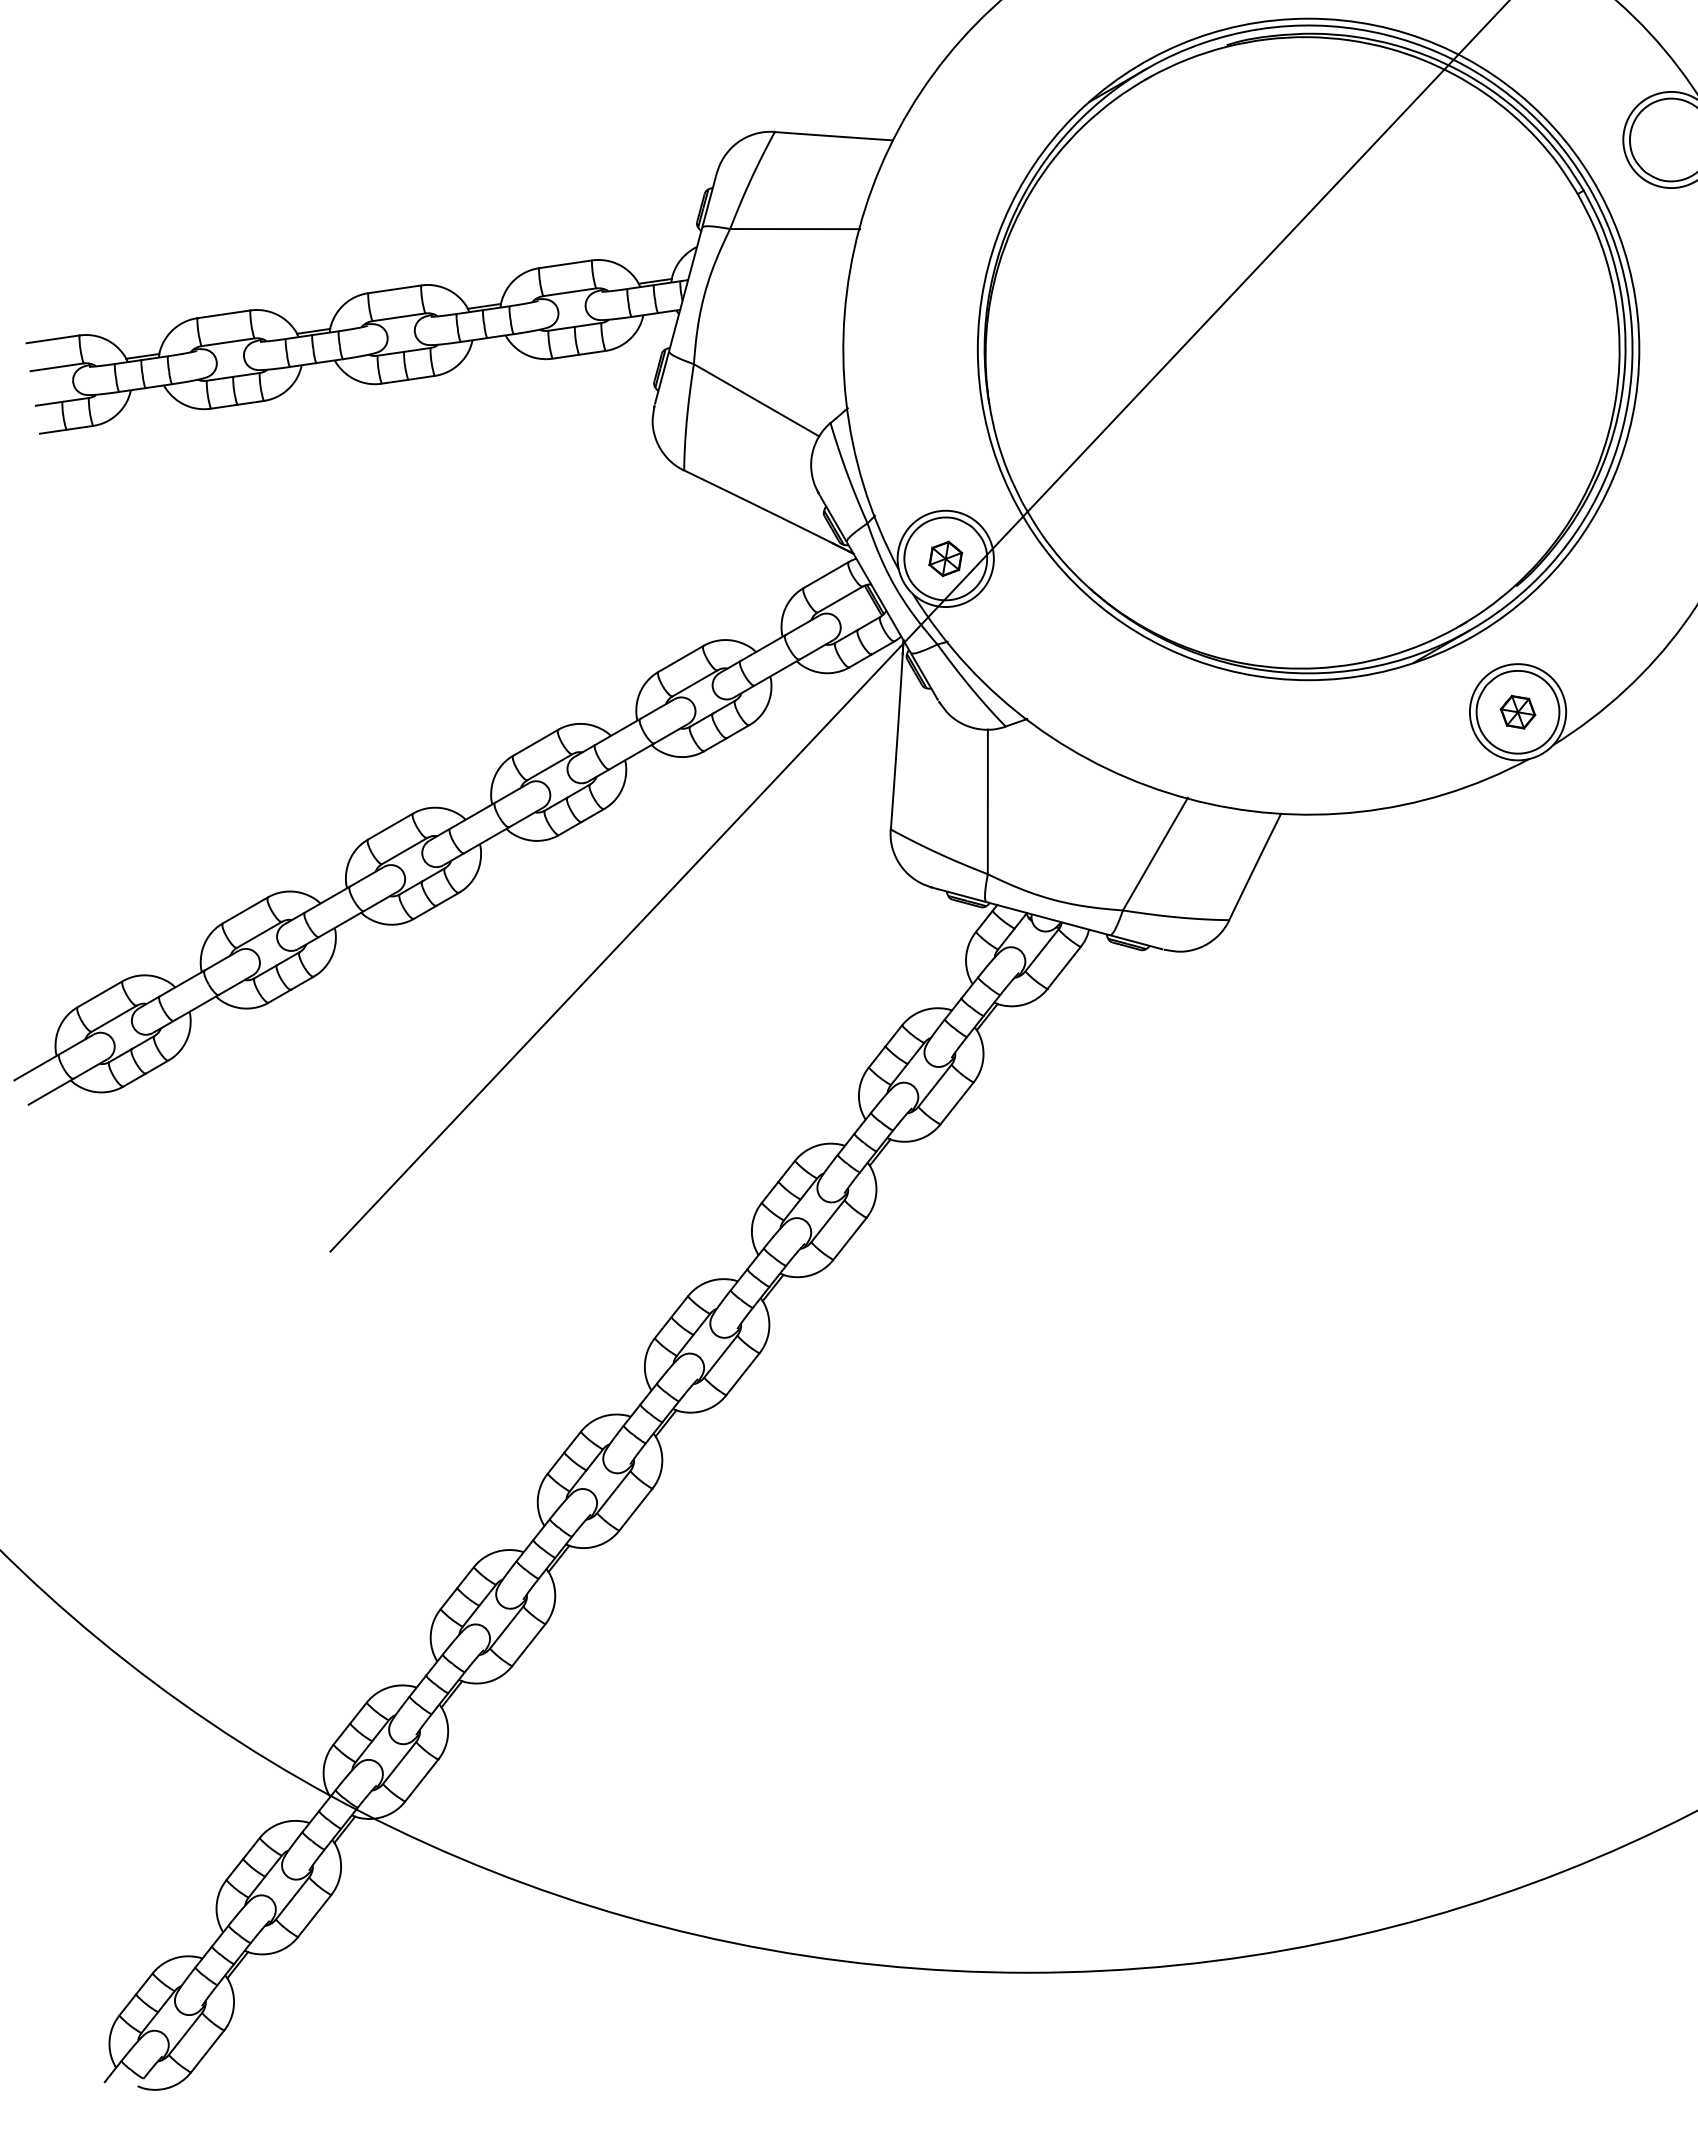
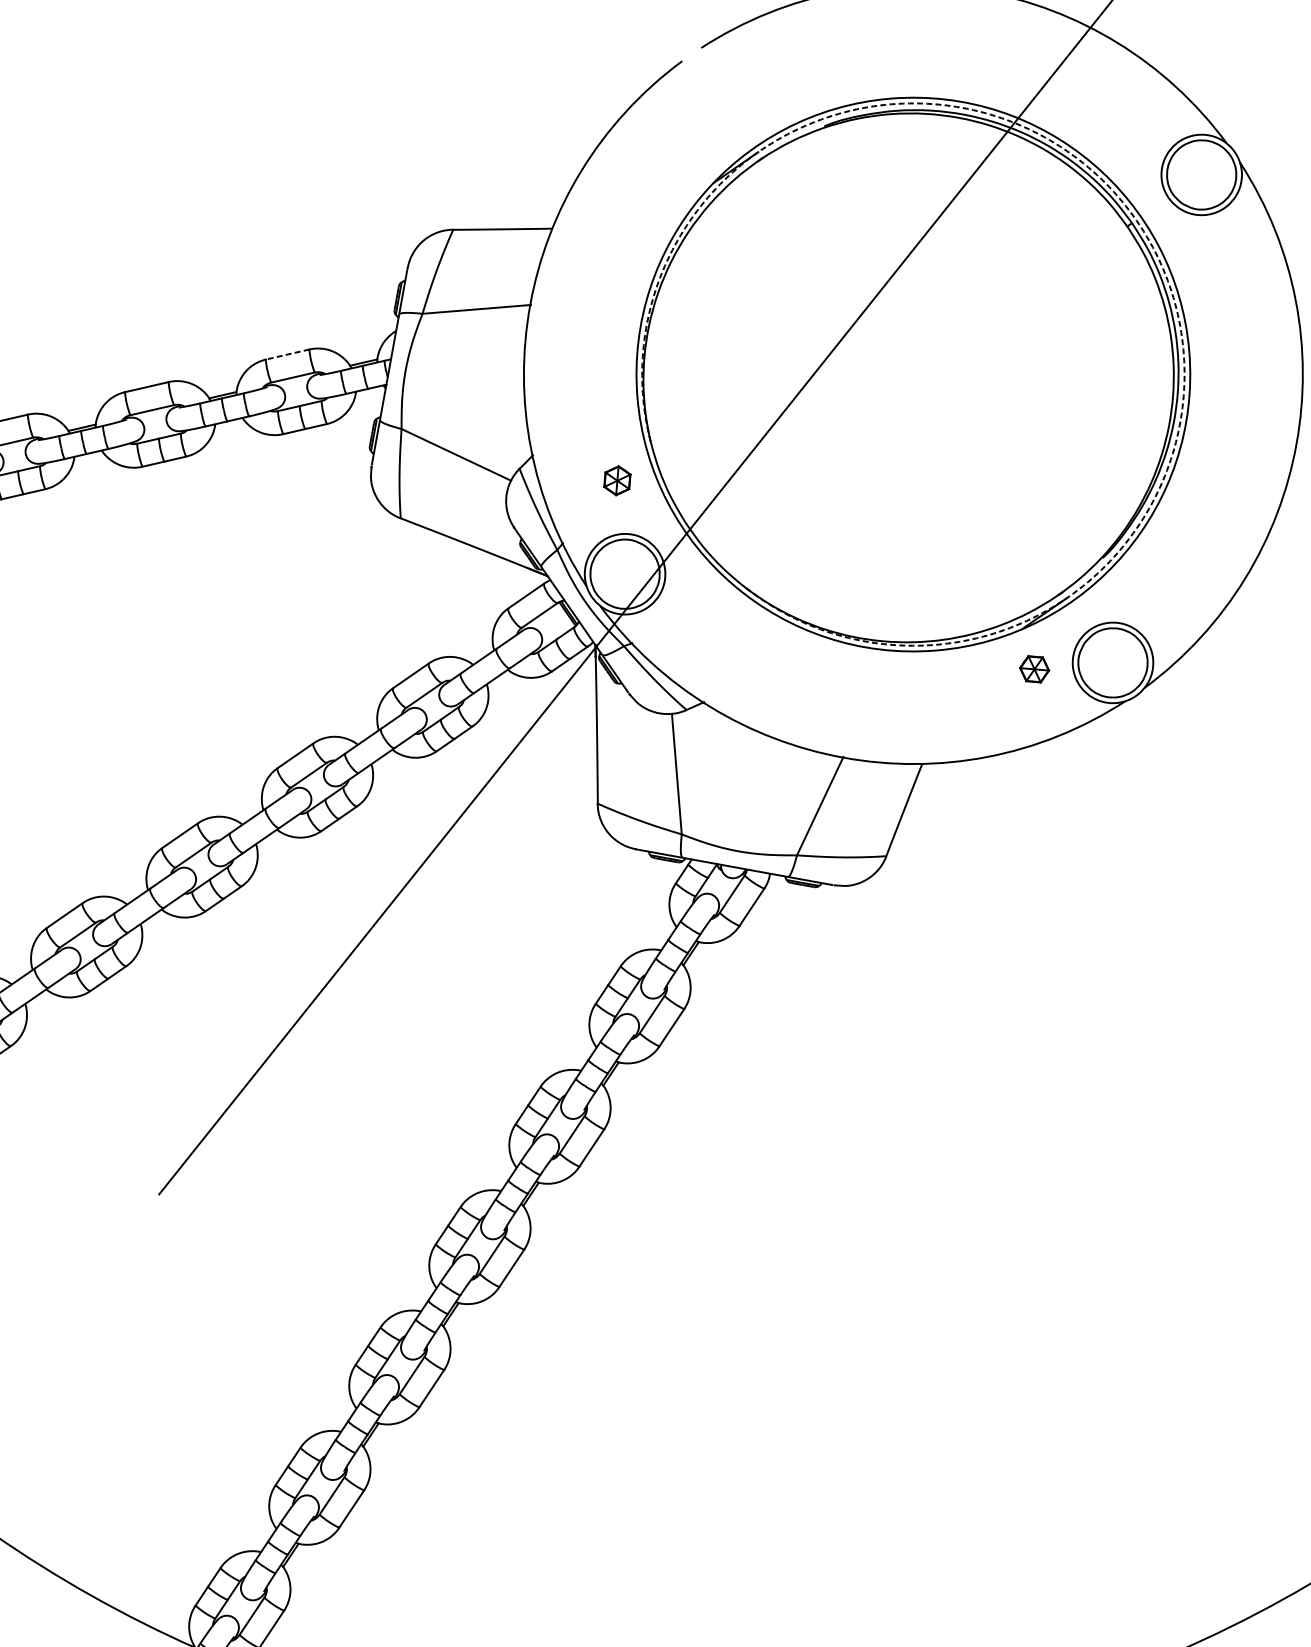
arc: (1593, 195) -> (1140, 226), solid -> dashed
line: (565, 264) -> (287, 354), solid -> dashed
part: (945, 558) -> (617, 480), moved
part: (1517, 711) -> (1034, 668), moved

